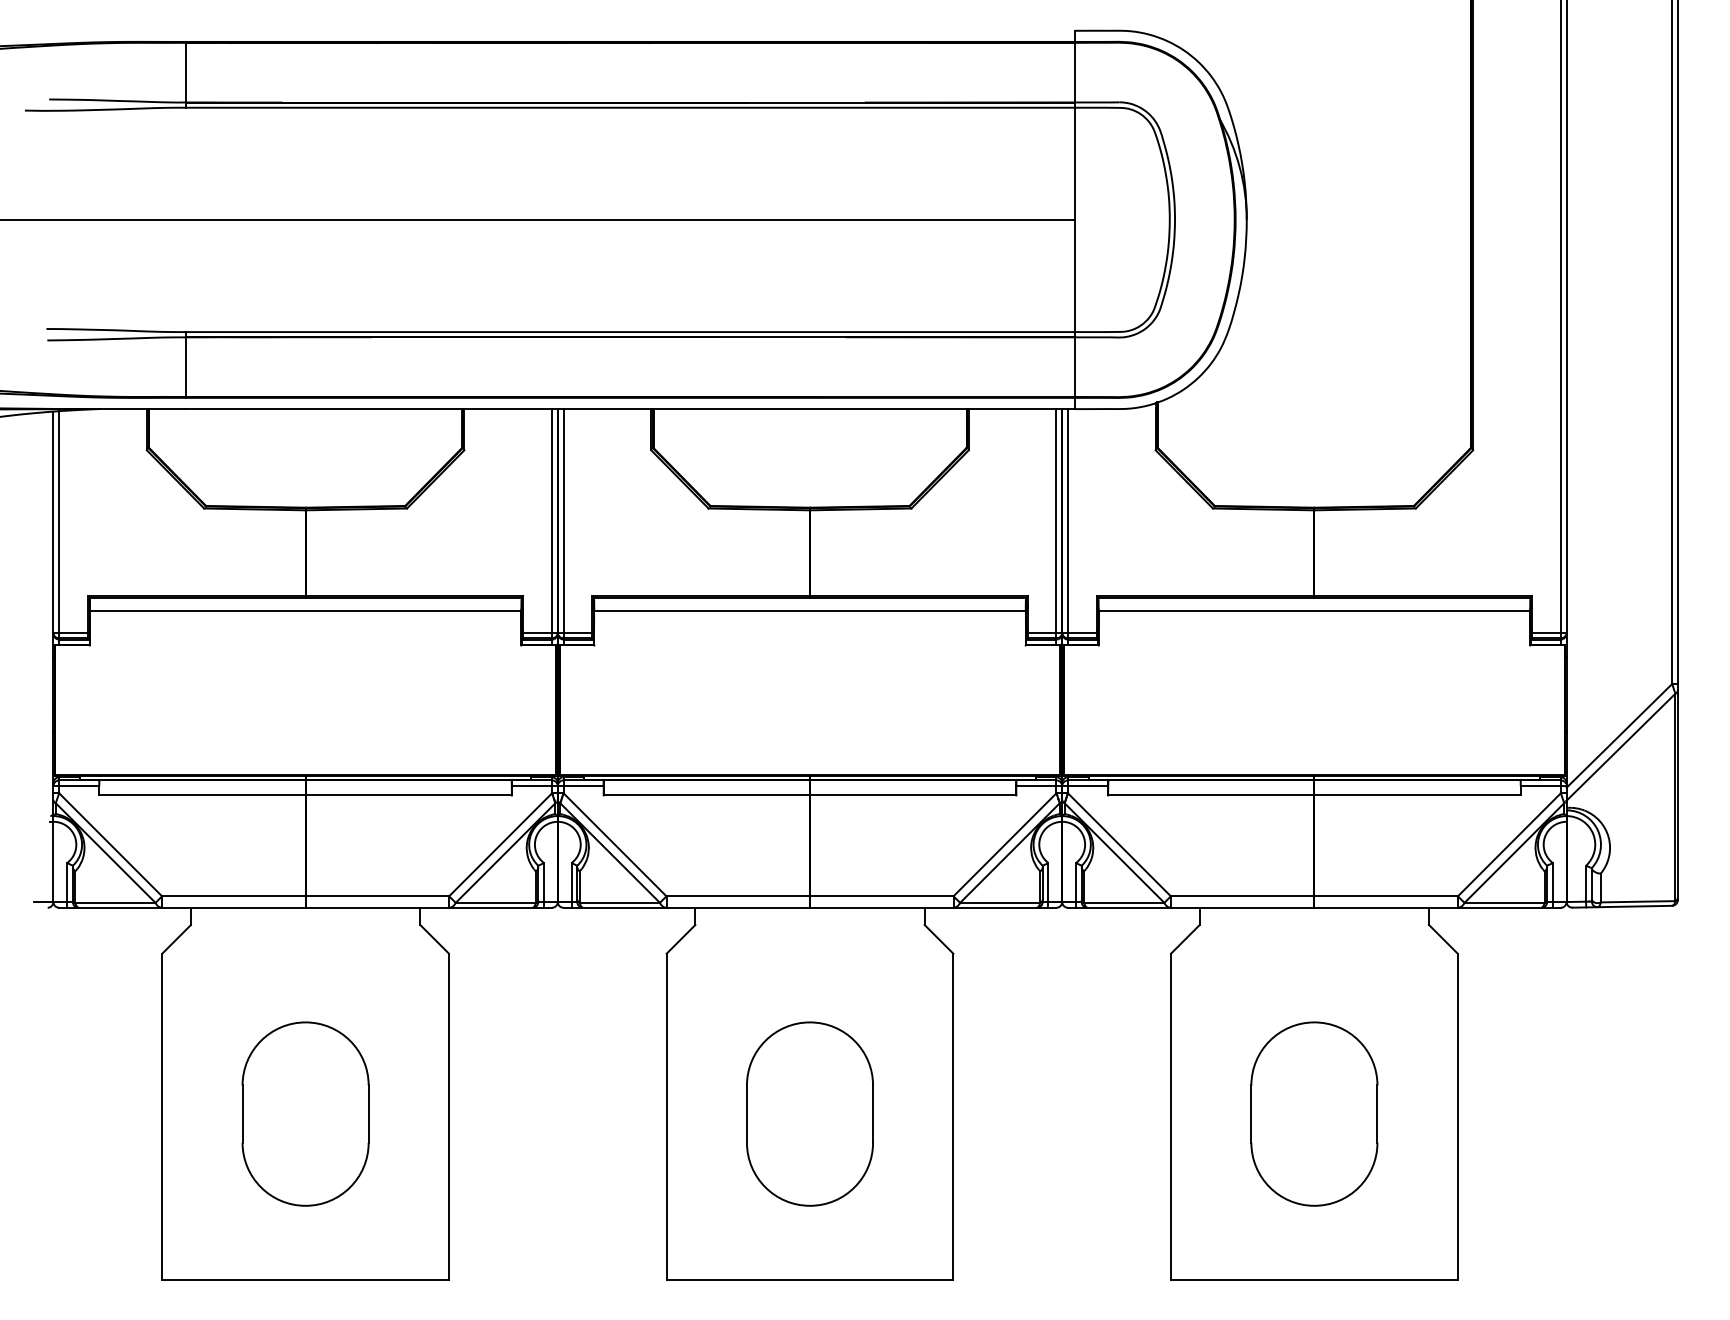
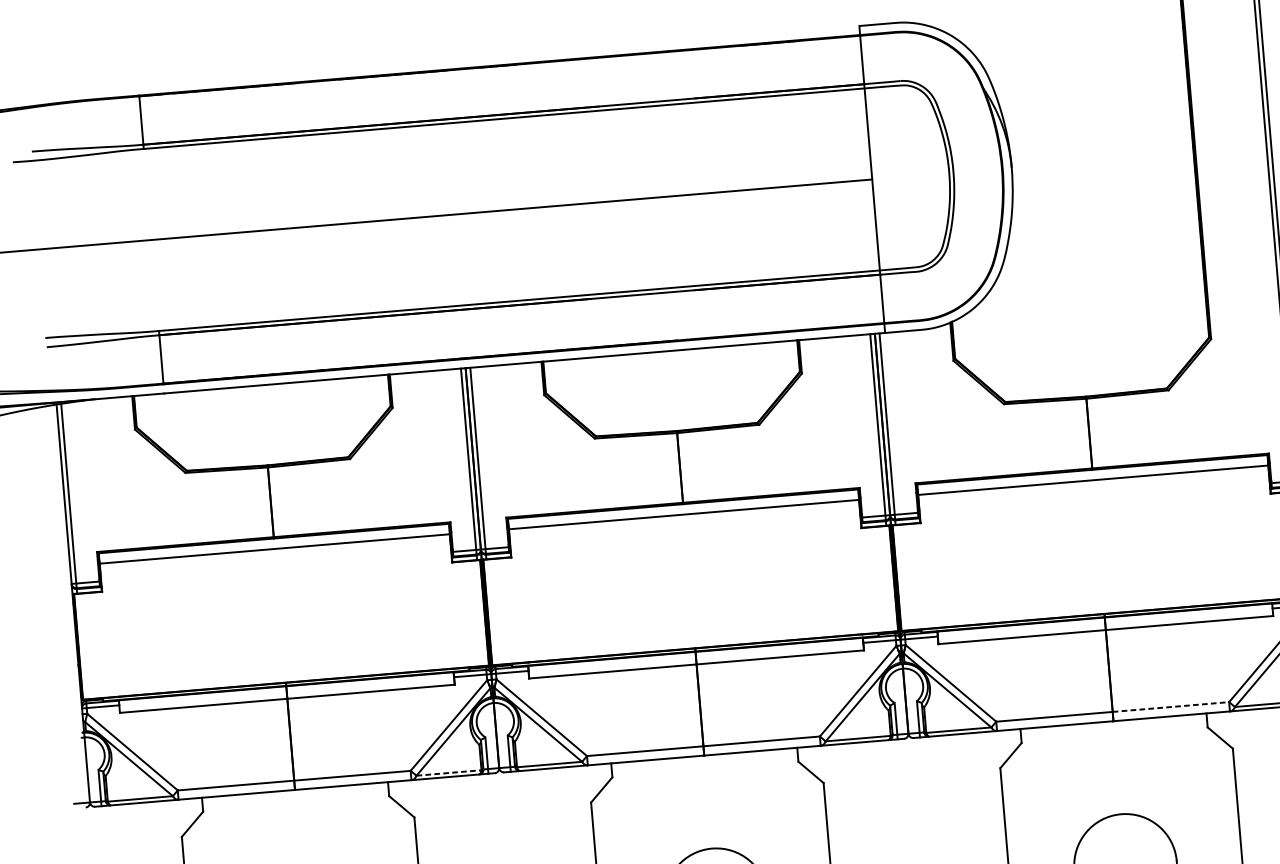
line: (1386, 896) -> (1171, 707), solid -> dashed
line: (496, 902) -> (449, 772), solid -> dashed

